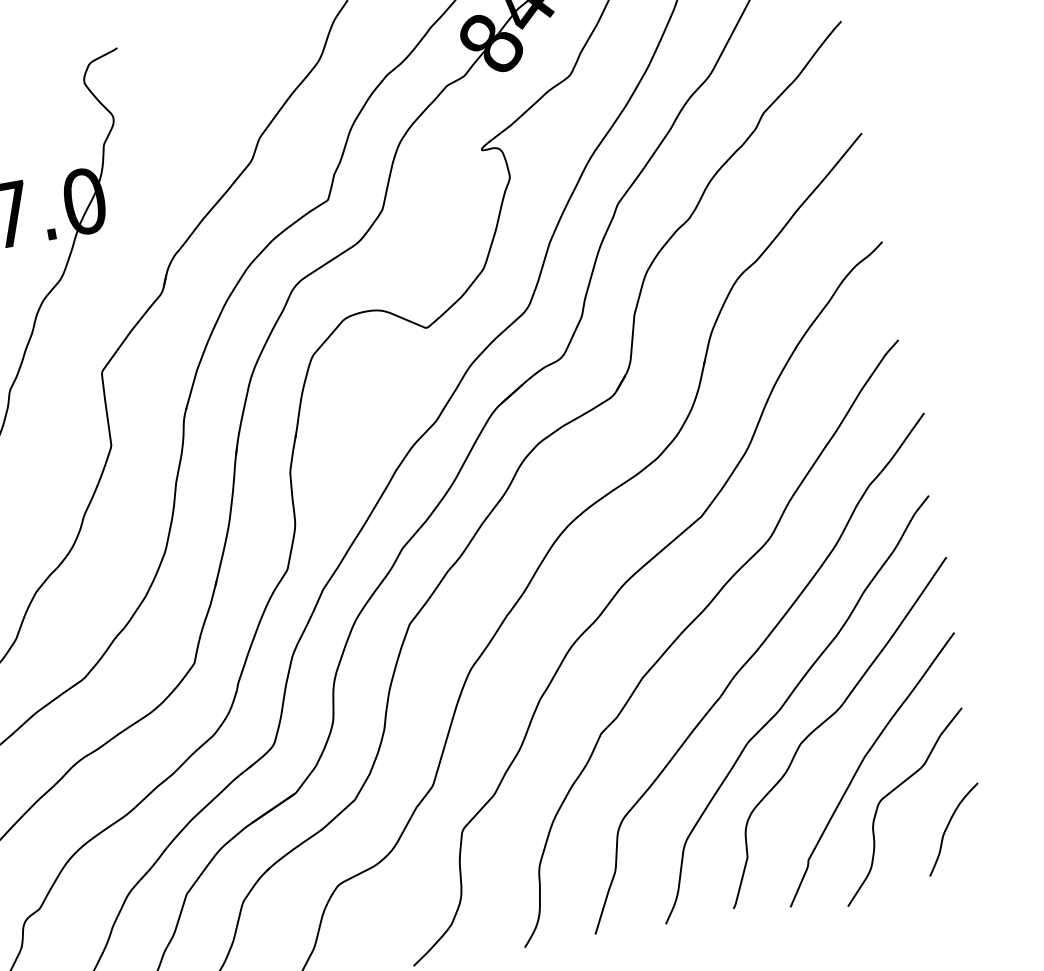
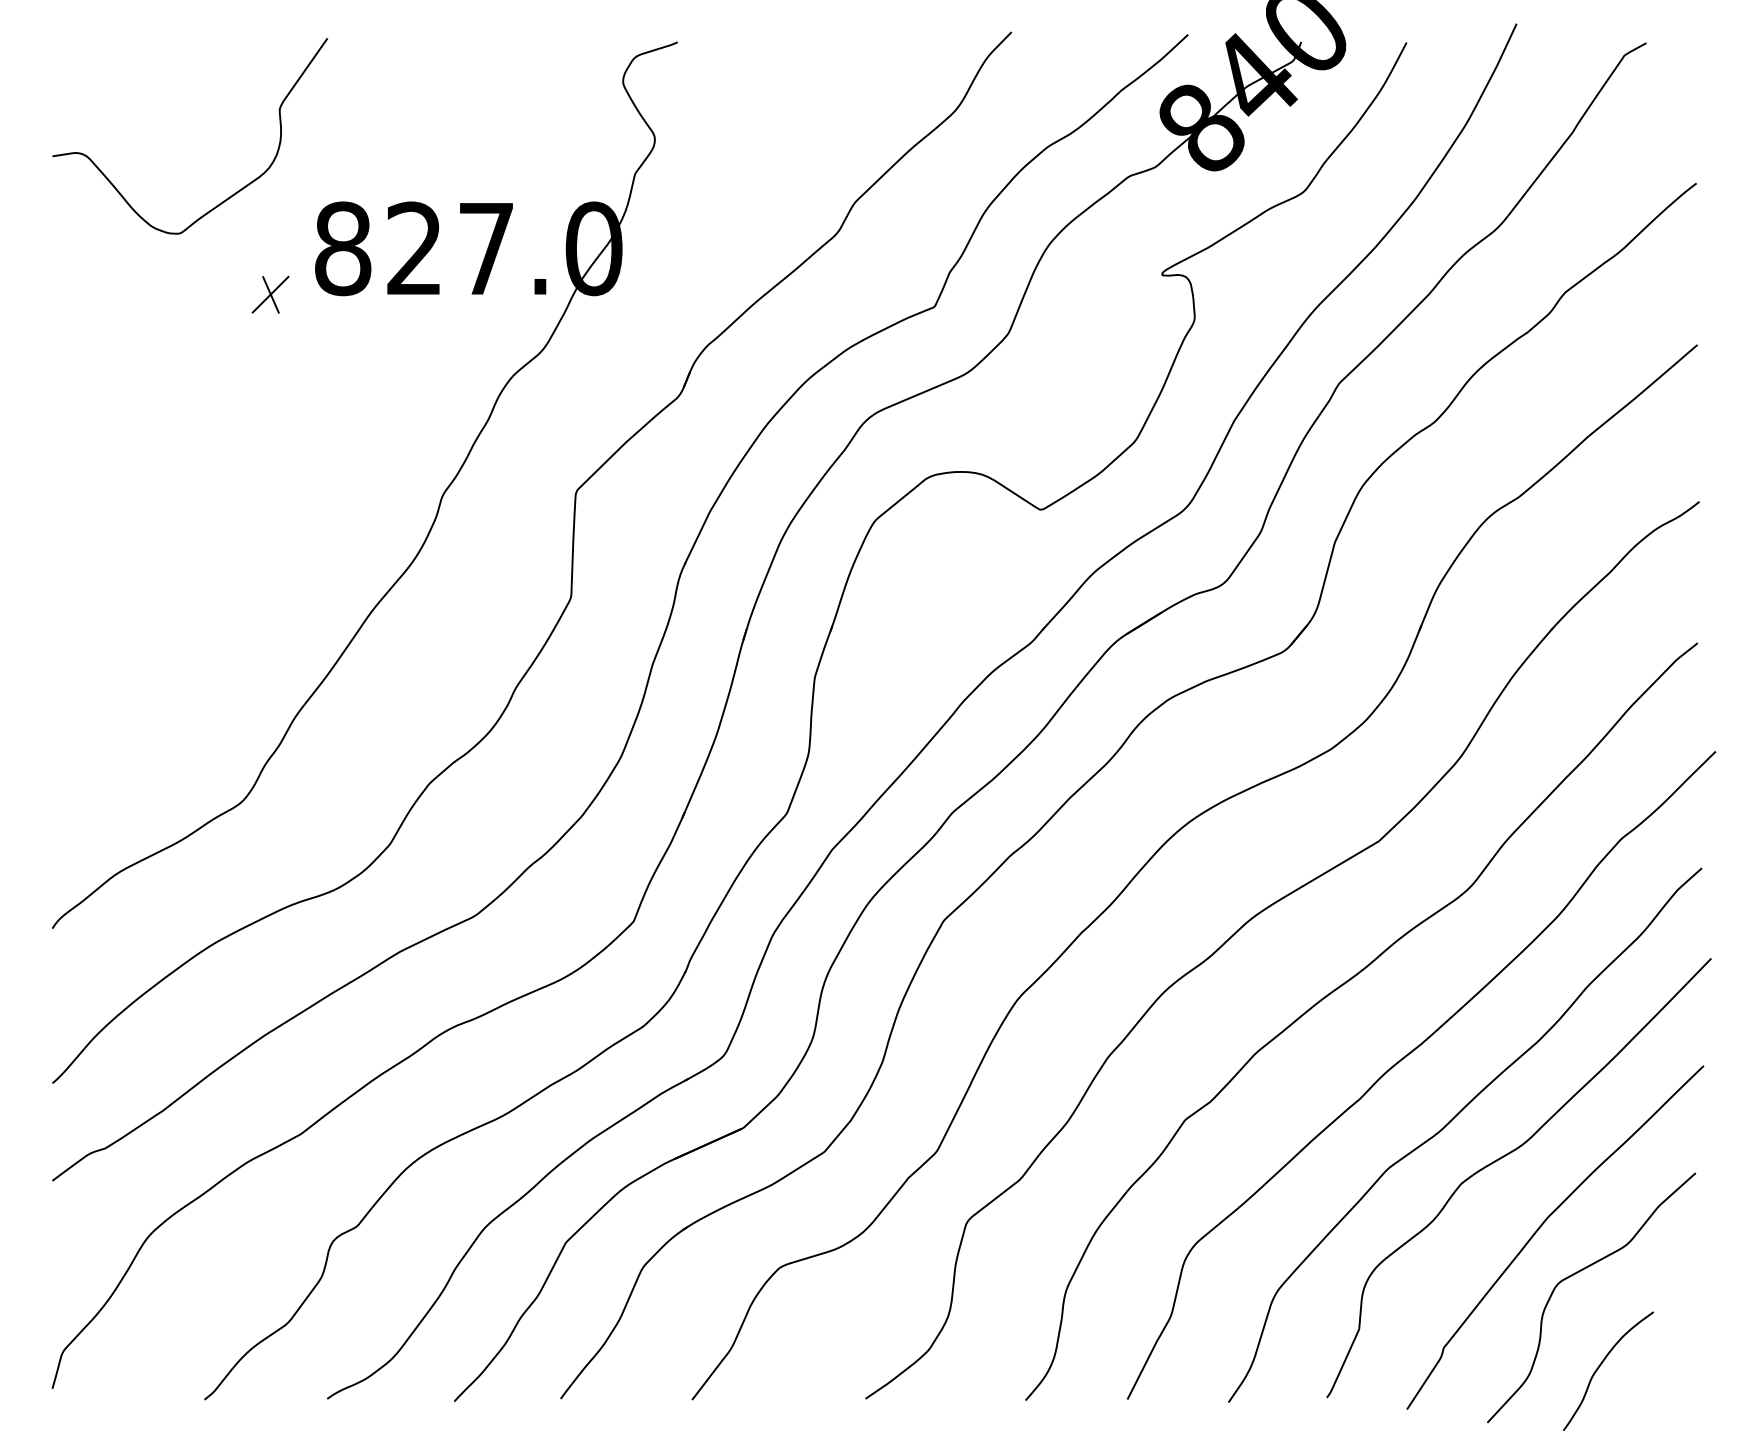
curve: (948, 826) -> (1601, 1365), moved

